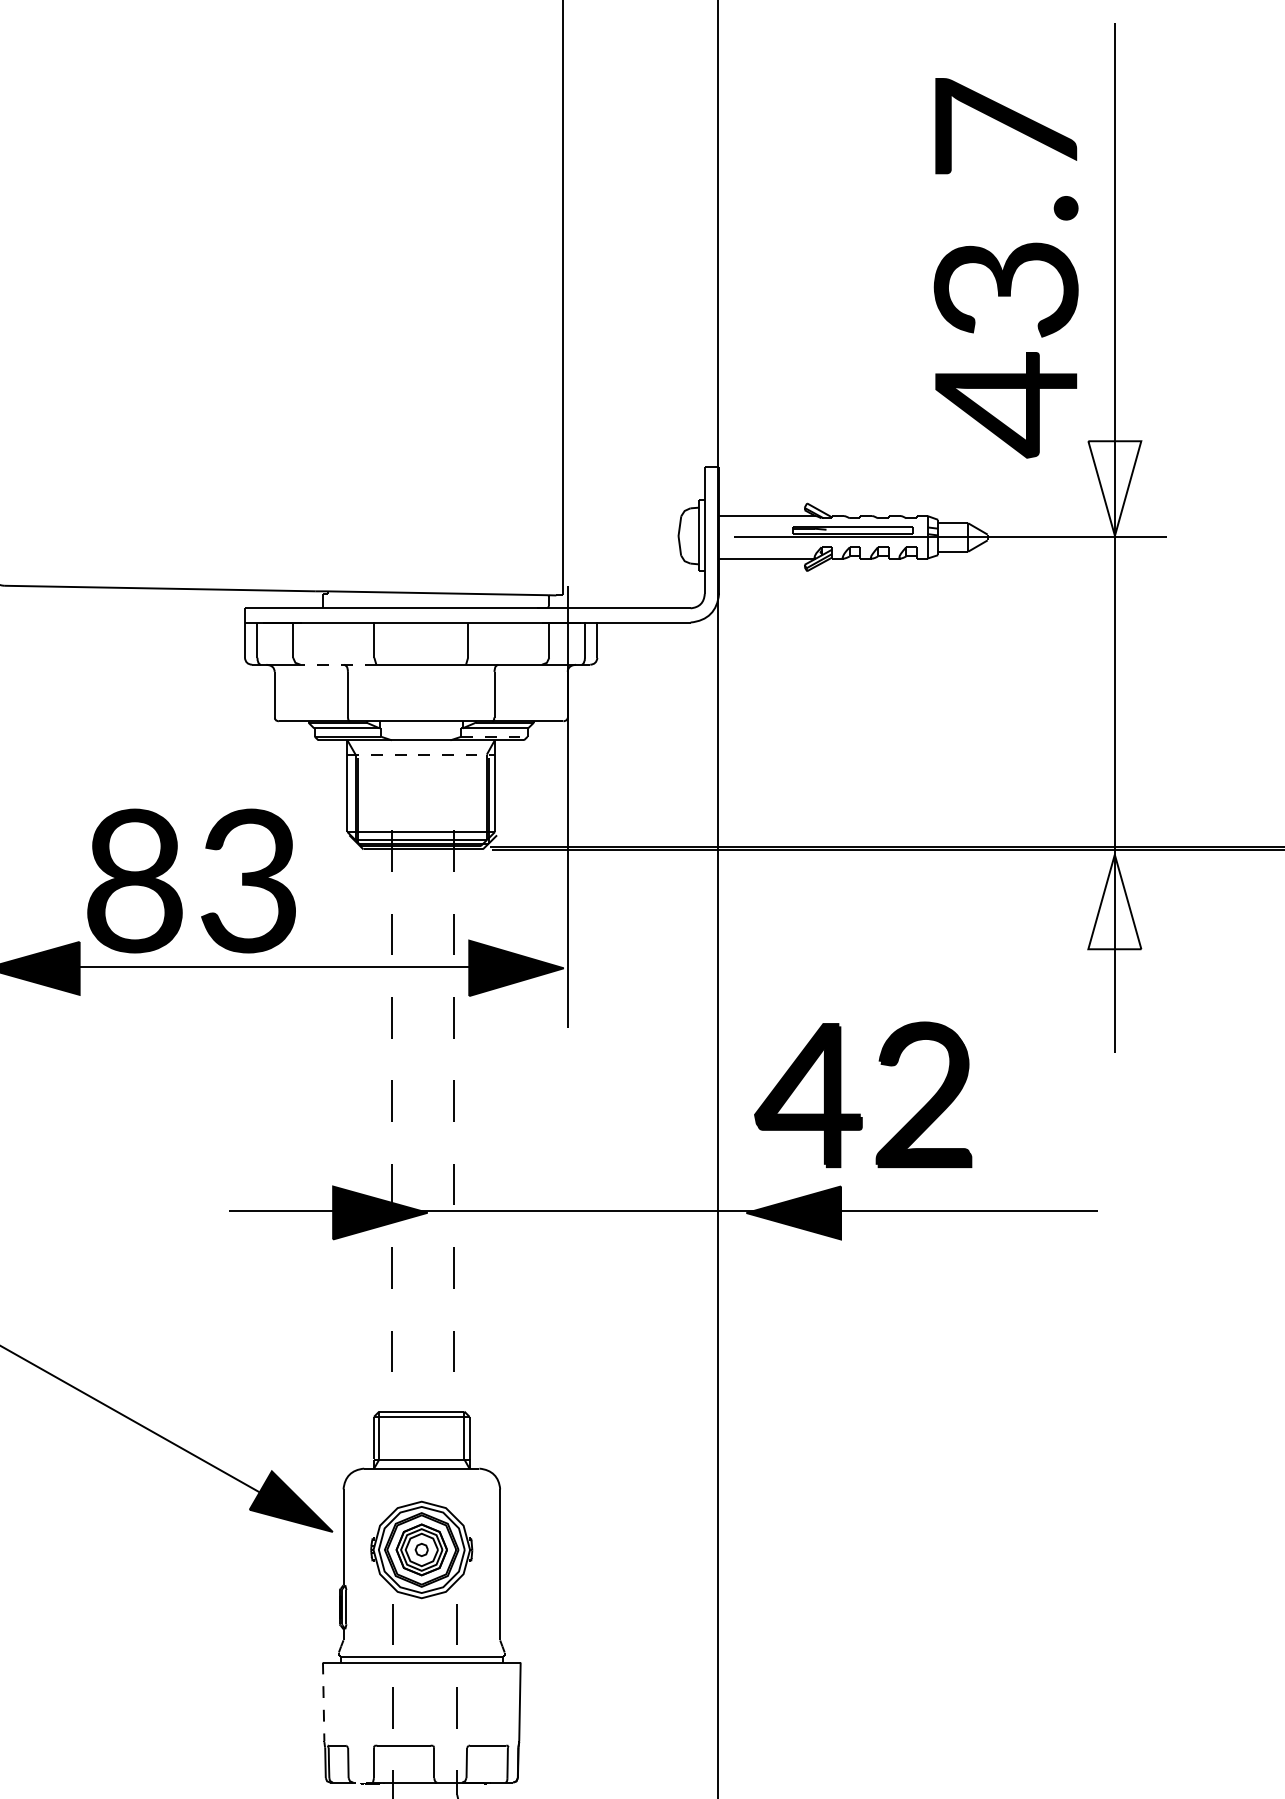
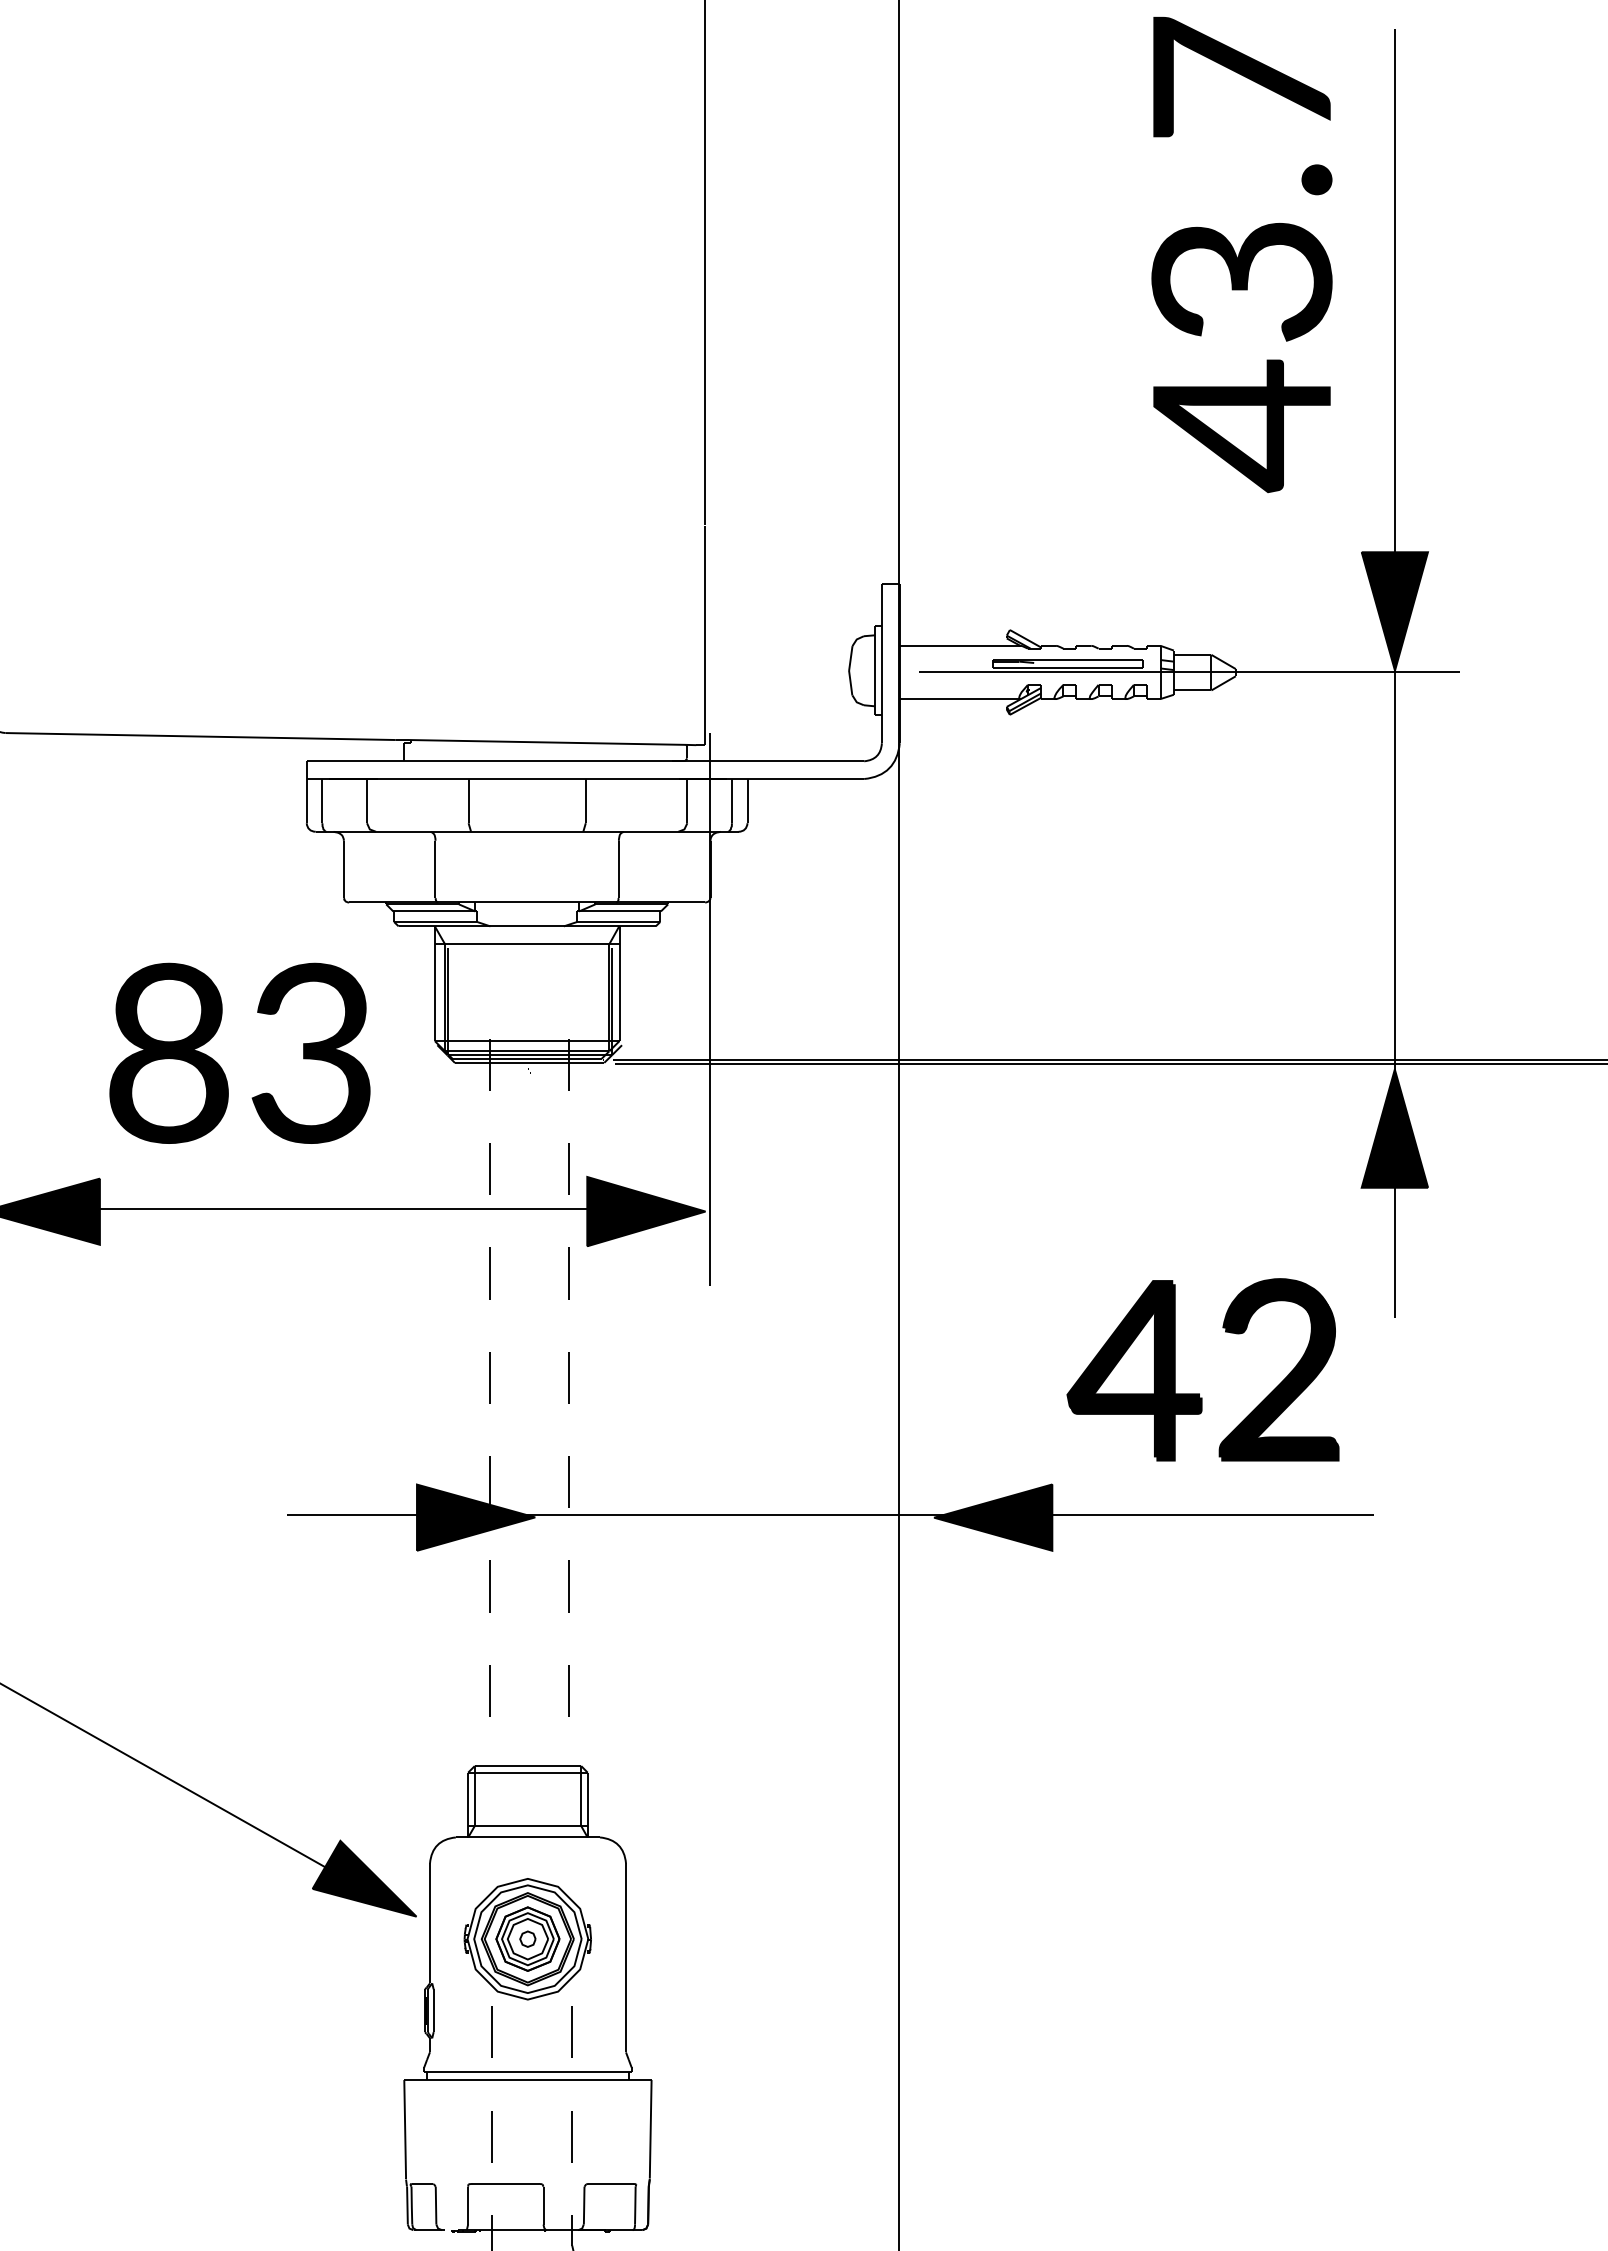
text: (1005, 267) -> (1241, 254), moved
fill: (1114, 488) -> (1394, 611), added
line: (339, 664) -> (424, 831), dashed -> solid
line: (494, 736) -> (618, 921), dashed -> solid
line: (421, 754) -> (527, 944), dashed -> solid
text: (191, 880) -> (239, 1052), moved
fill: (1114, 901) -> (1394, 1128), added
text: (862, 1094) -> (1202, 1369), moved
line: (323, 1702) -> (405, 2129), dashed -> solid

